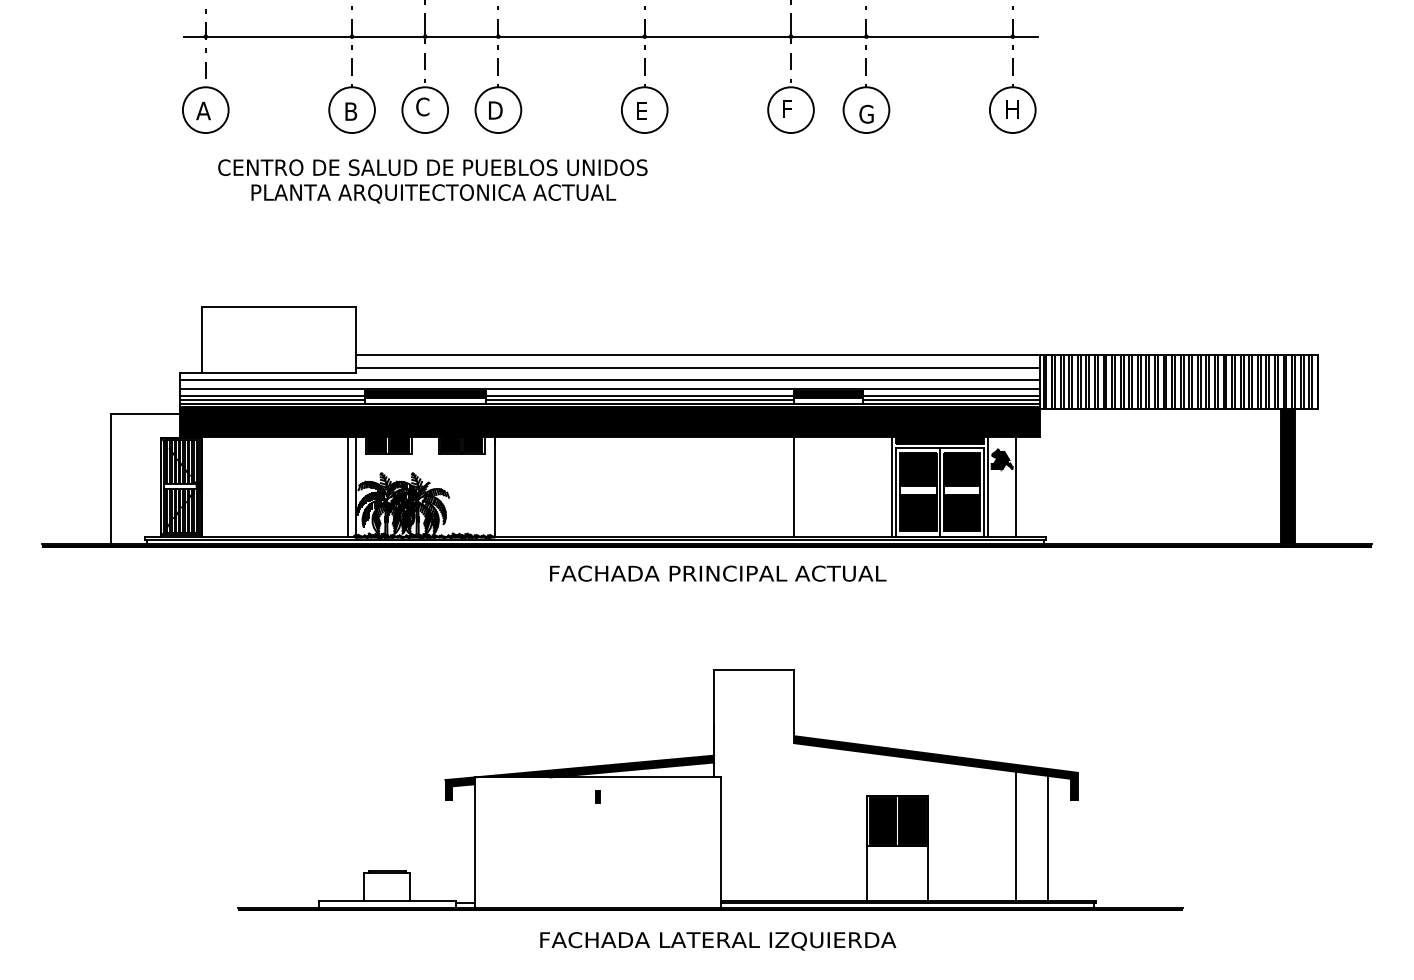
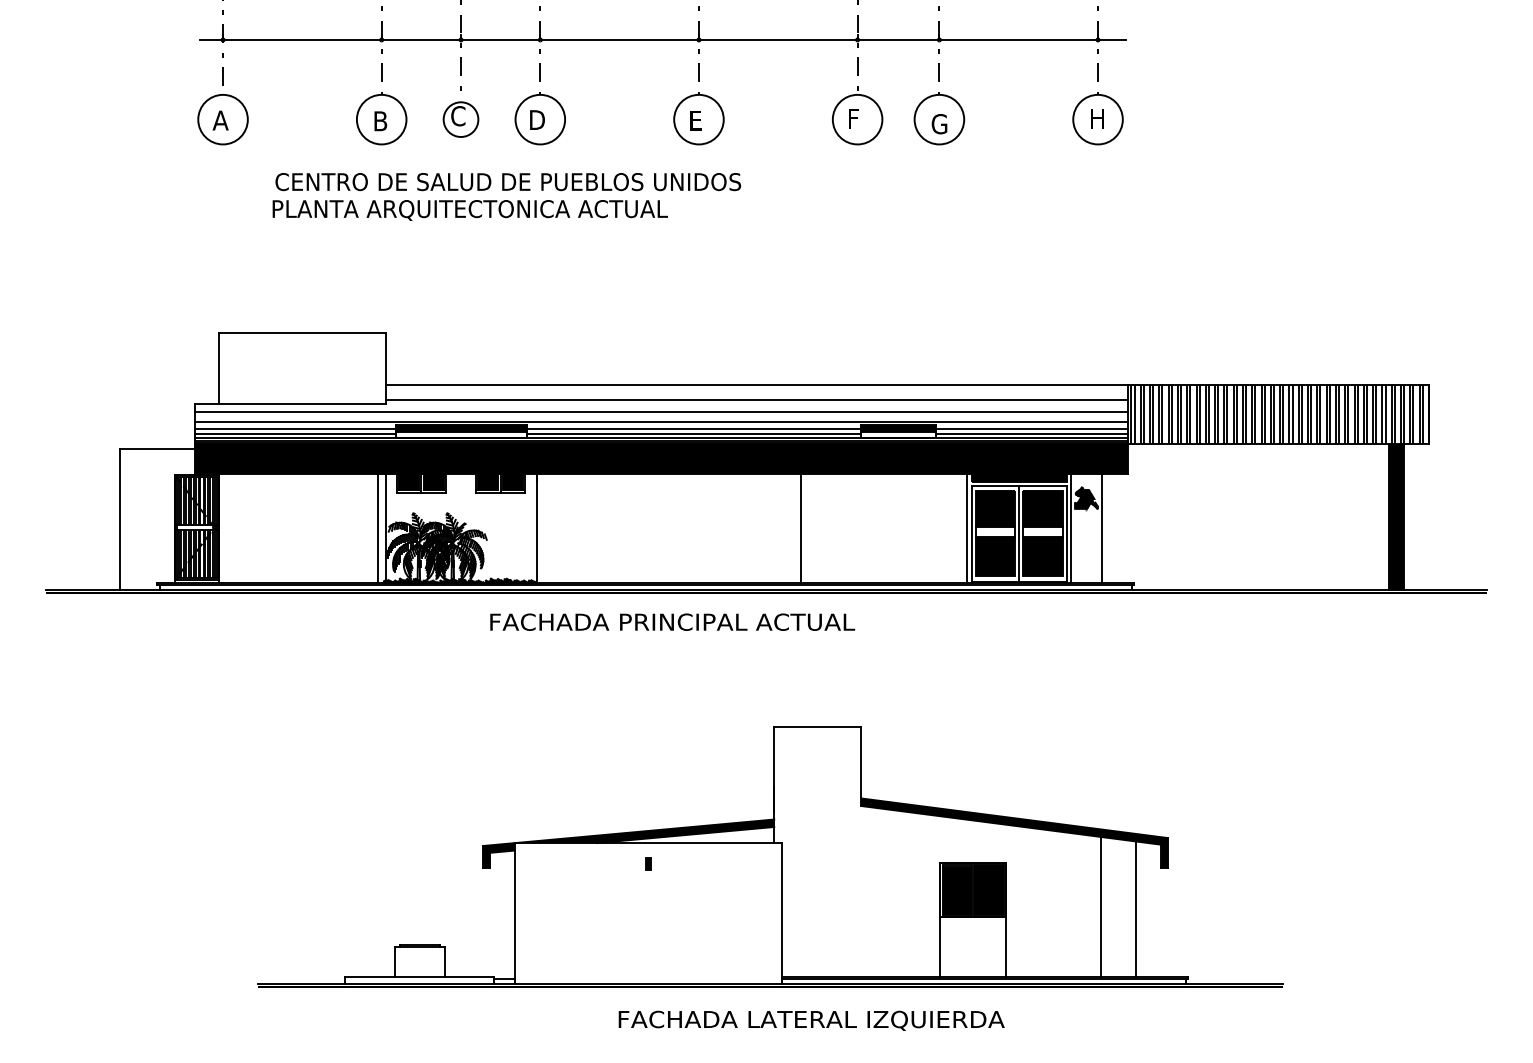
circle: (424, 110) -> (460, 119), size x0.7
text: (433, 168) -> (508, 182), moved
line: (794, 486) -> (801, 527), moved
text: (718, 573) -> (672, 621), moved
text: (718, 941) -> (811, 1020), moved

